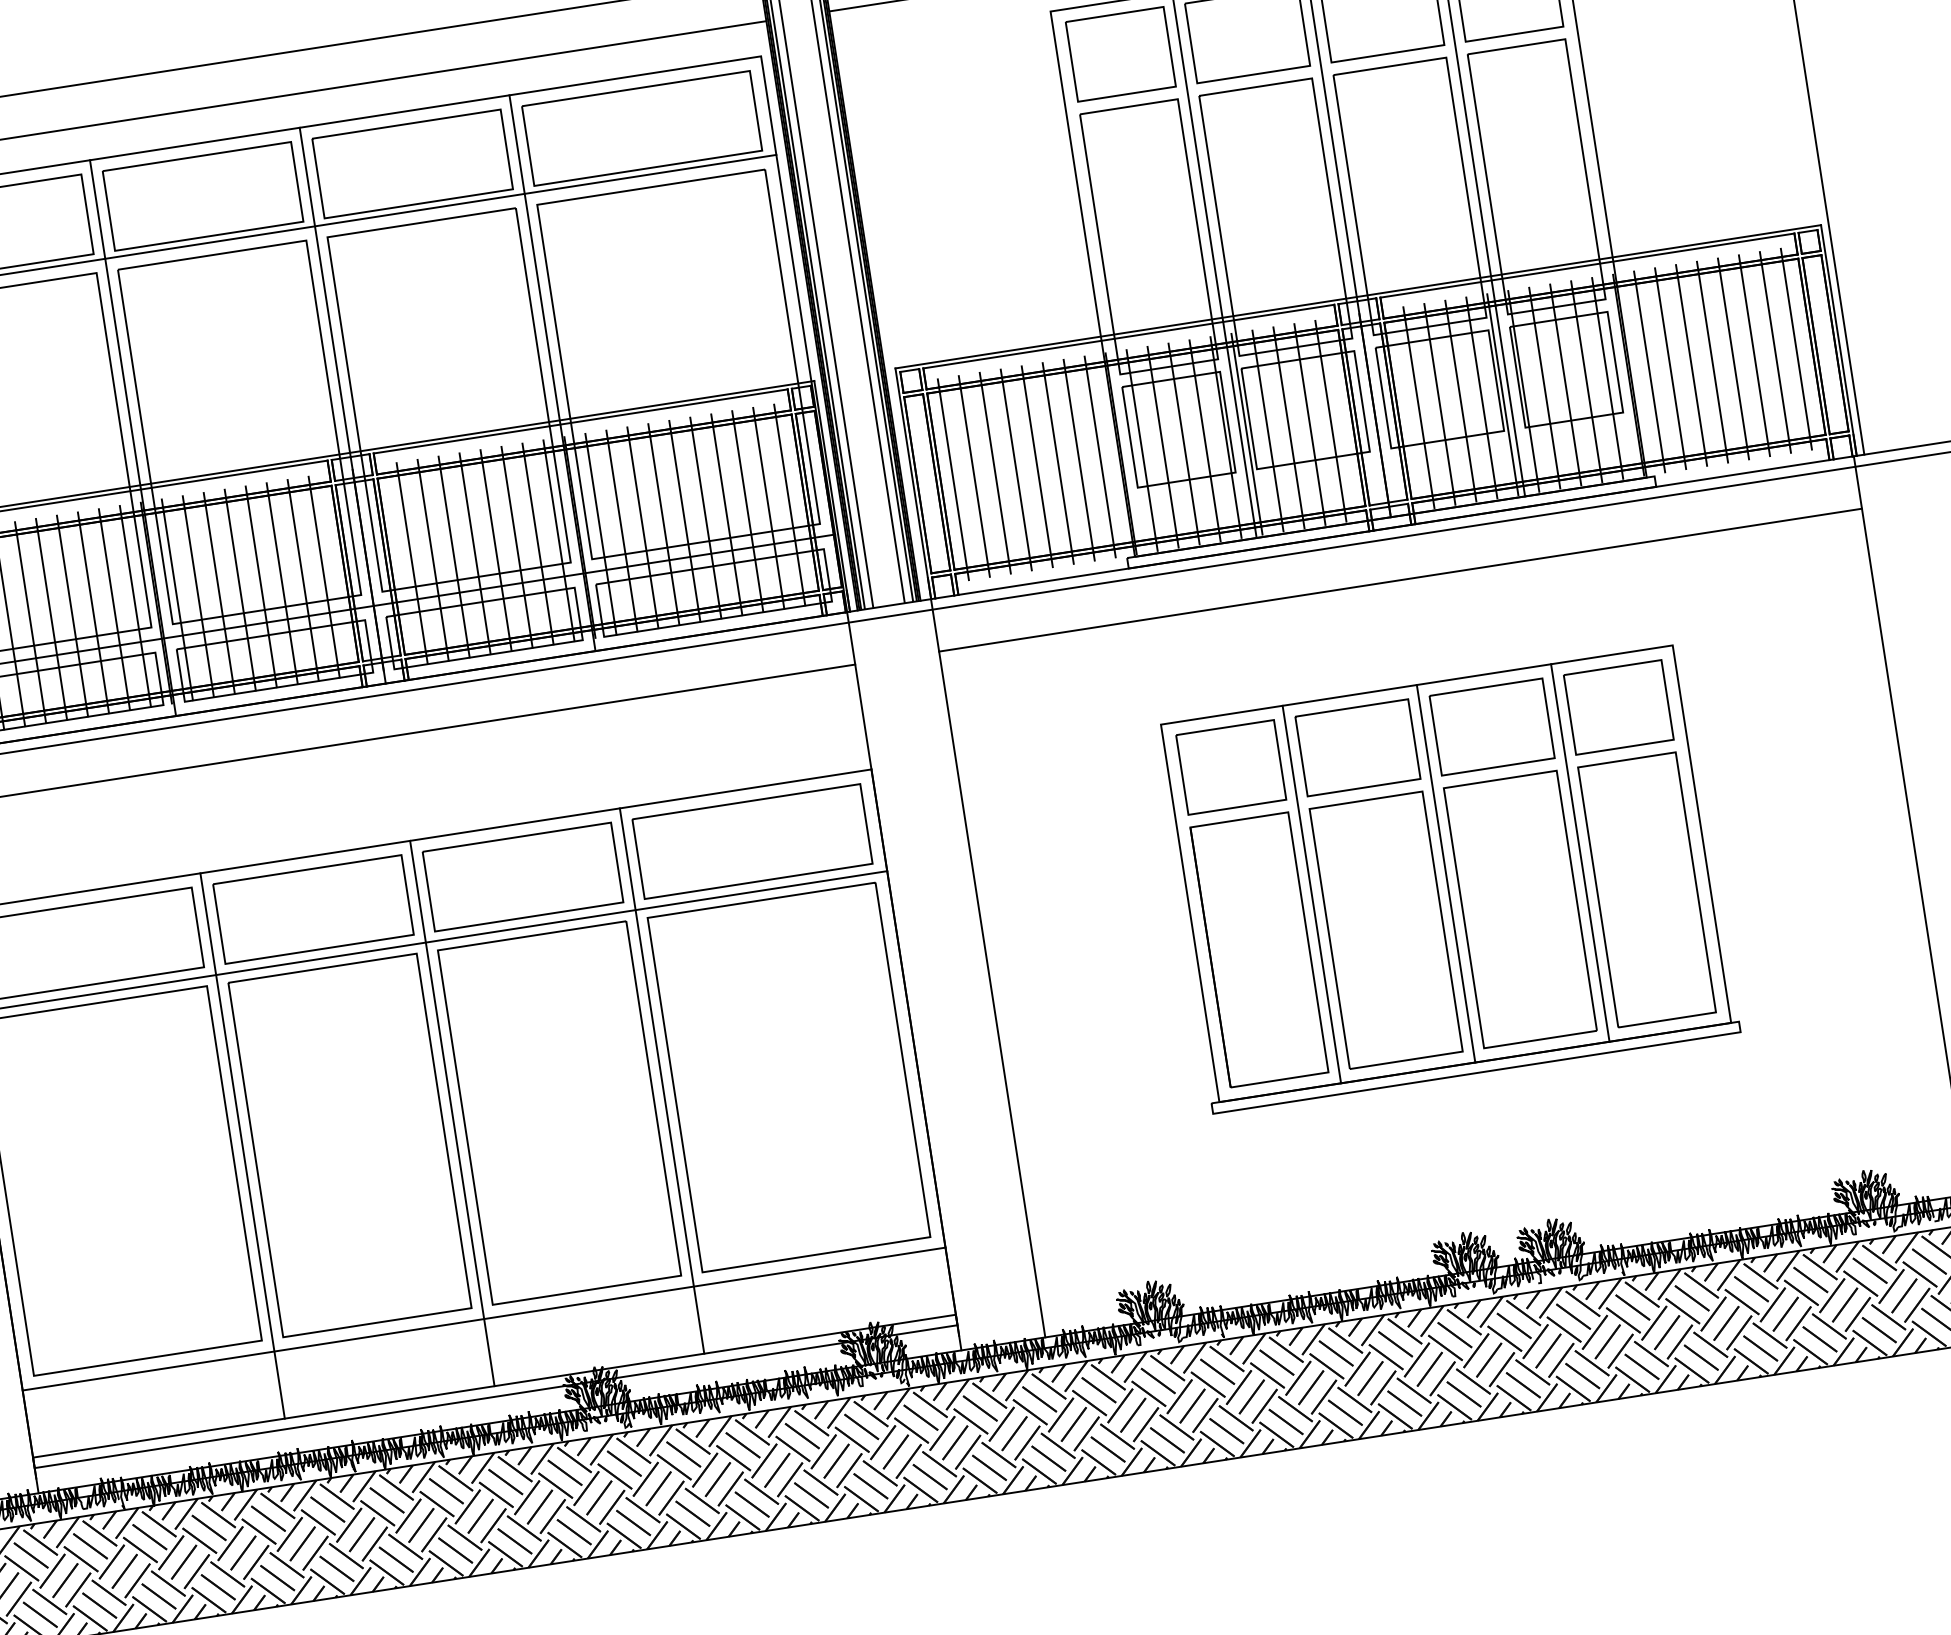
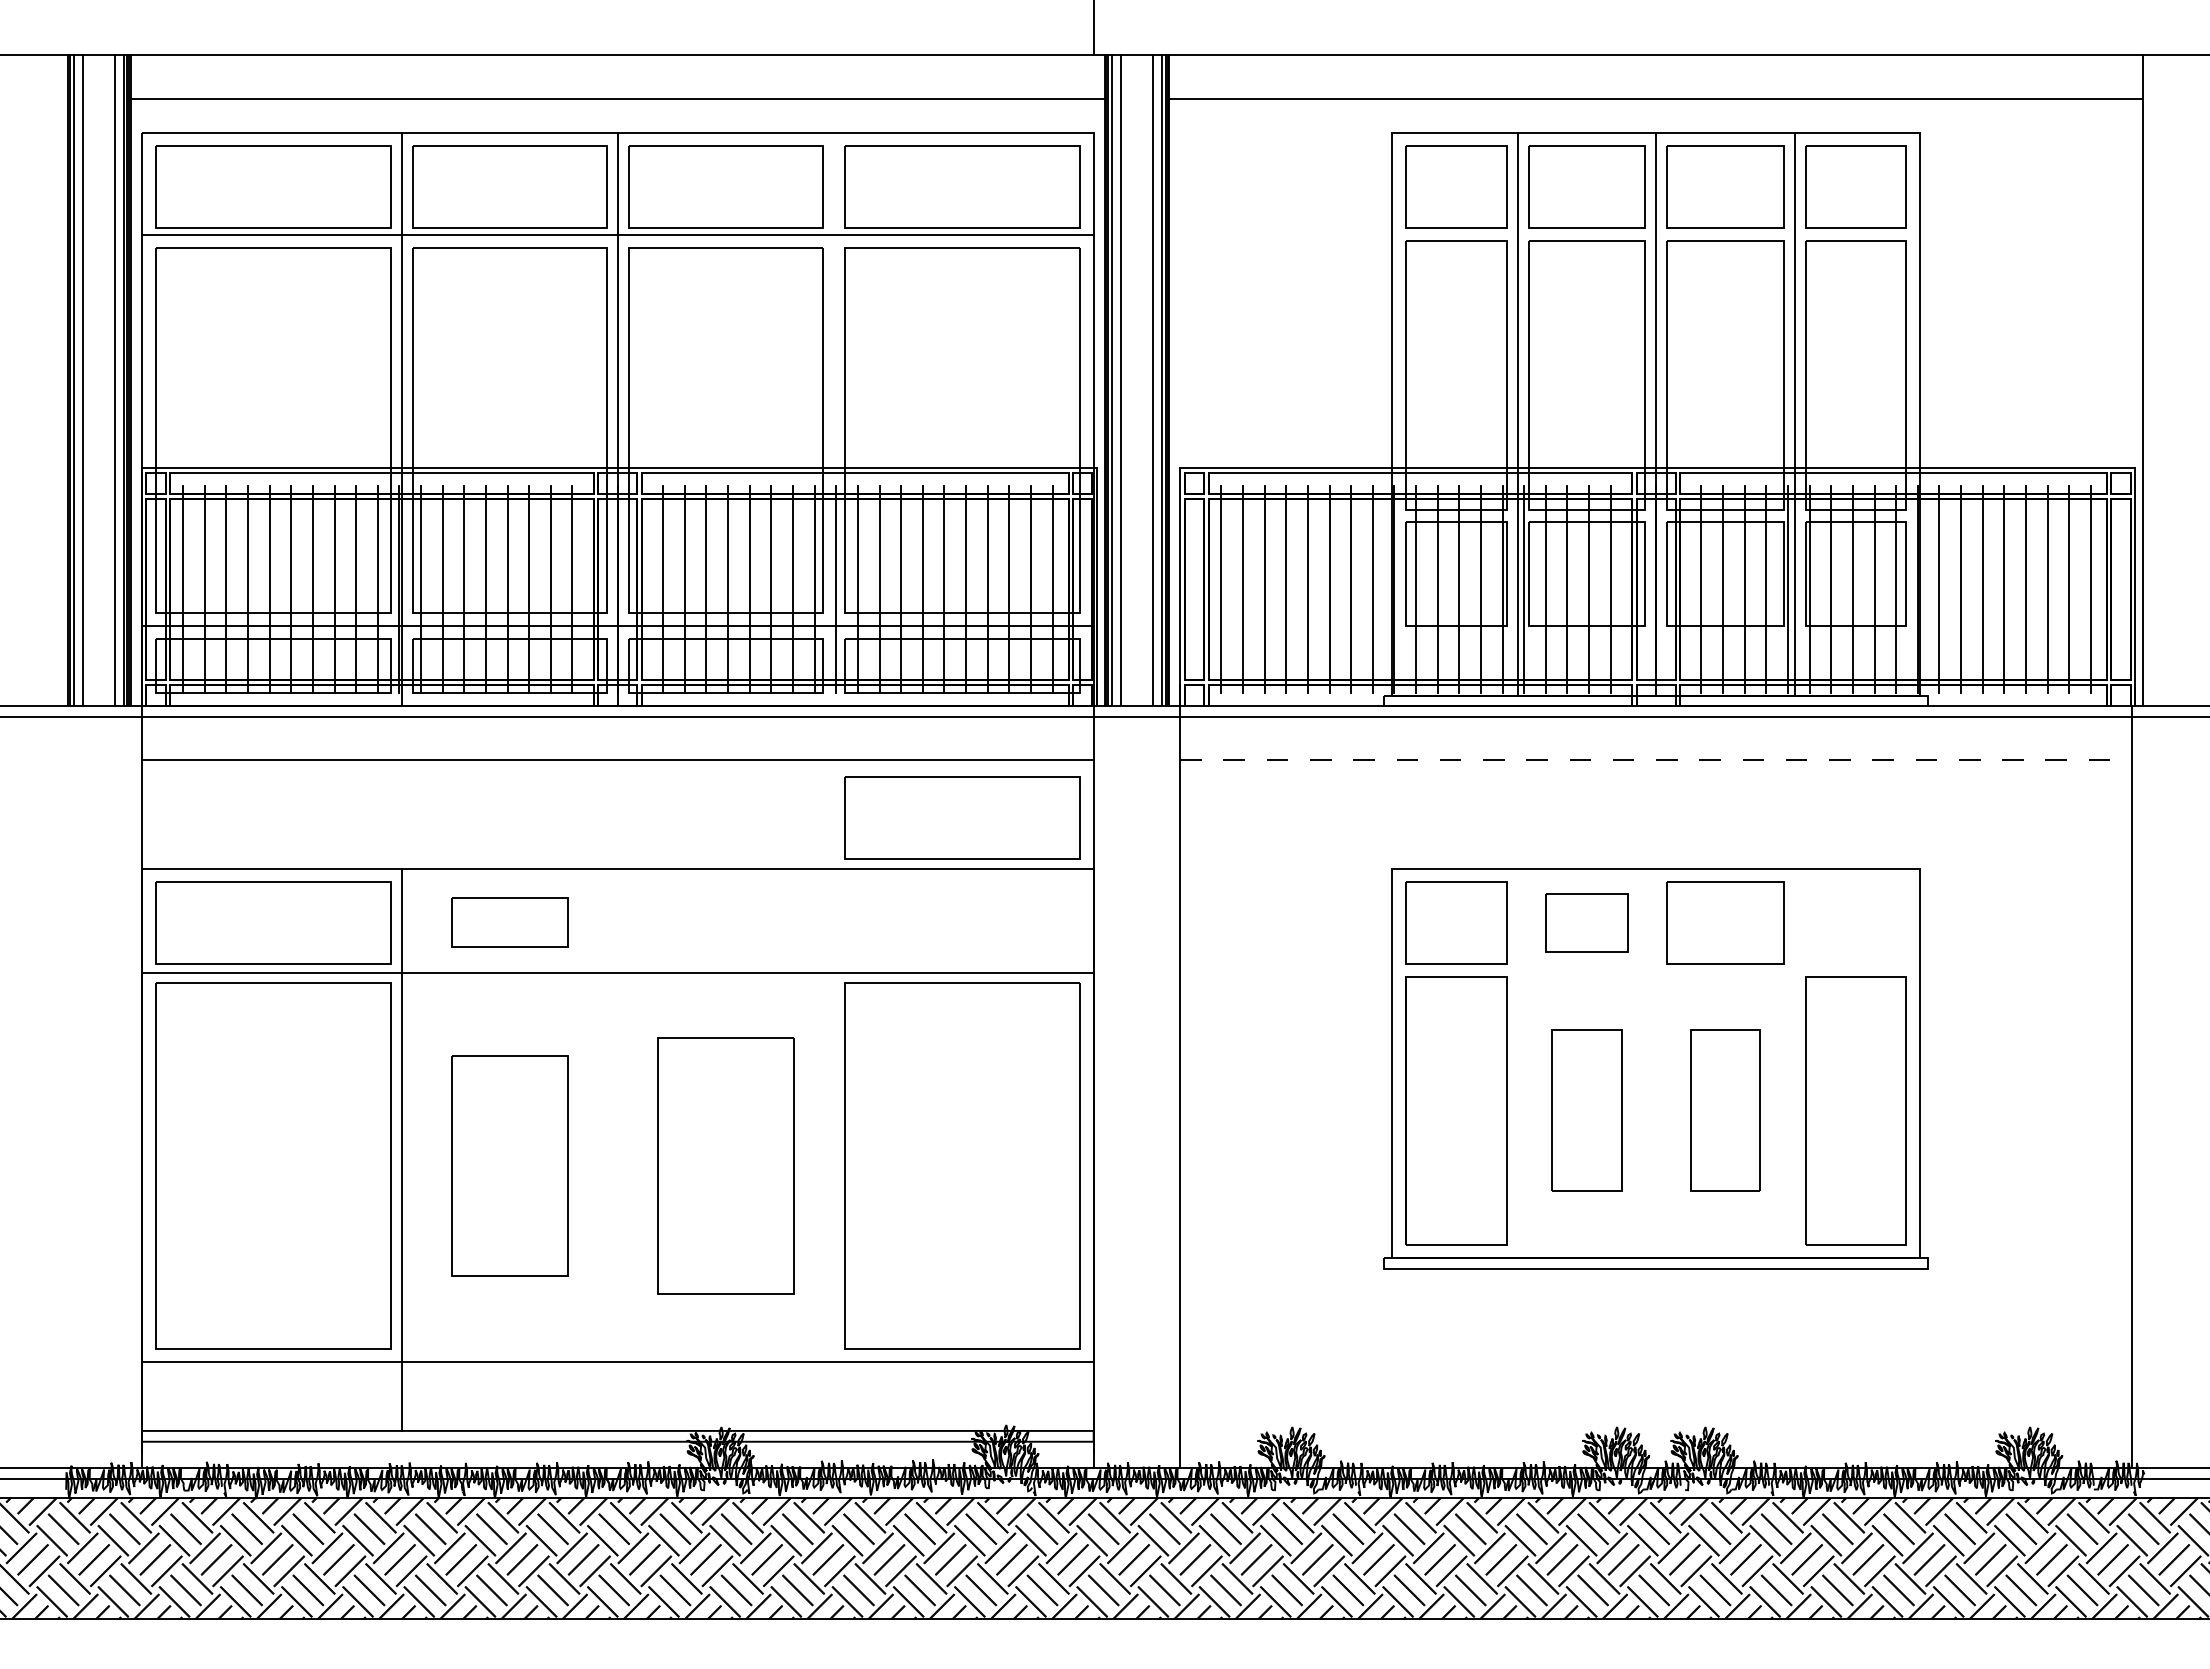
line: (552, 372) -> (834, 419), removed
line: (1400, 580) -> (1656, 760), solid -> dashed
part: (1618, 707) -> (1855, 922), removed
part: (1357, 747) -> (1586, 922), size x0.7
part: (752, 841) -> (962, 817), moved
line: (1580, 852) -> (1794, 1062), removed
line: (1446, 873) -> (1656, 1062), removed
part: (522, 877) -> (725, 922), removed
line: (1311, 893) -> (1517, 1062), removed
part: (313, 909) -> (509, 922), size x0.6
part: (1520, 909) -> (1725, 1110), size x0.6
part: (1385, 930) -> (1586, 1110), size x0.6
line: (662, 1080) -> (834, 1149), removed
part: (559, 1112) -> (725, 1165), size x0.7
line: (451, 1113) -> (617, 1149), removed
part: (349, 1145) -> (509, 1165), size x0.6

